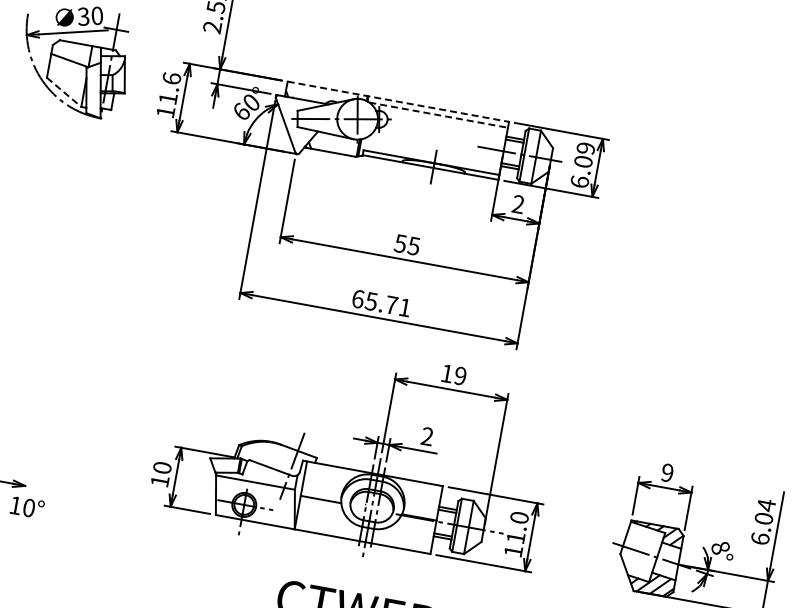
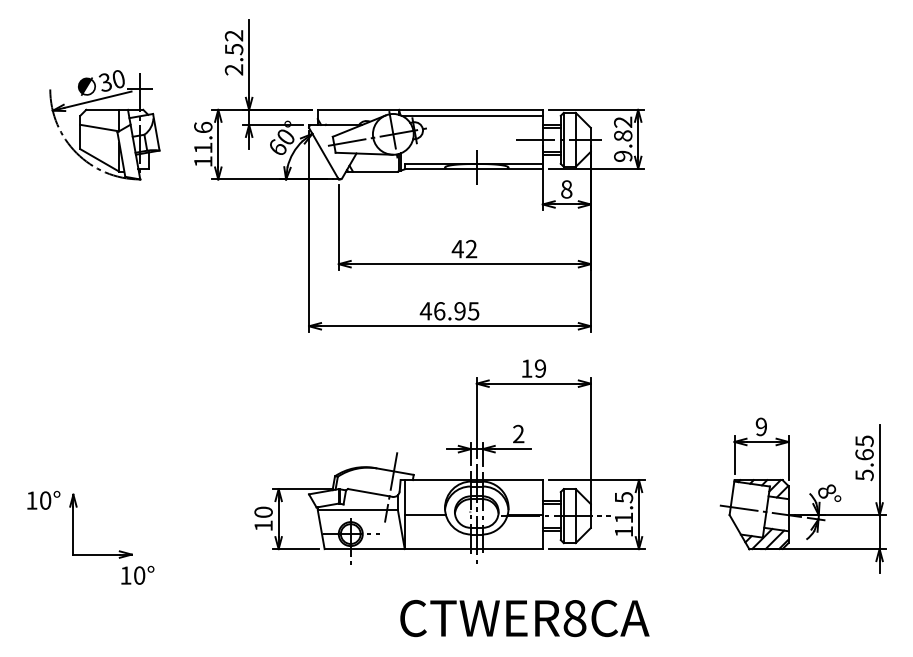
line: (63, 92) -> (99, 160), dashed -> solid
line: (398, 101) -> (430, 109), dashed -> solid
line: (438, 114) -> (472, 115), dashed -> solid
text: (583, 164) -> (623, 138), 6.09 -> 9.82
text: (518, 204) -> (566, 189), 2 -> 8
text: (407, 244) -> (464, 248), 55 -> 42
text: (381, 303) -> (449, 311), 65.71 -> 46.95
text: (519, 517) -> (623, 497), 11.0 -> 11.5
text: (763, 522) -> (864, 458), 6.04 -> 5.65

